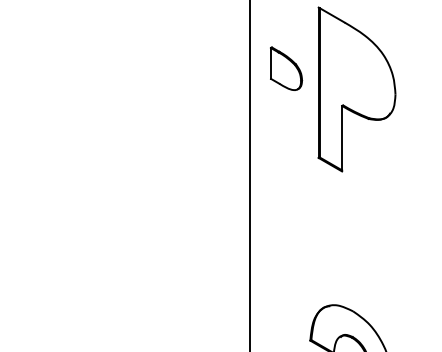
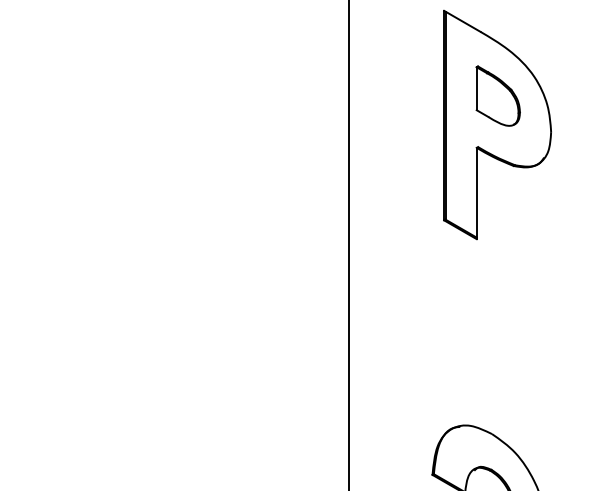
part: (285, 68) -> (497, 95), moved

